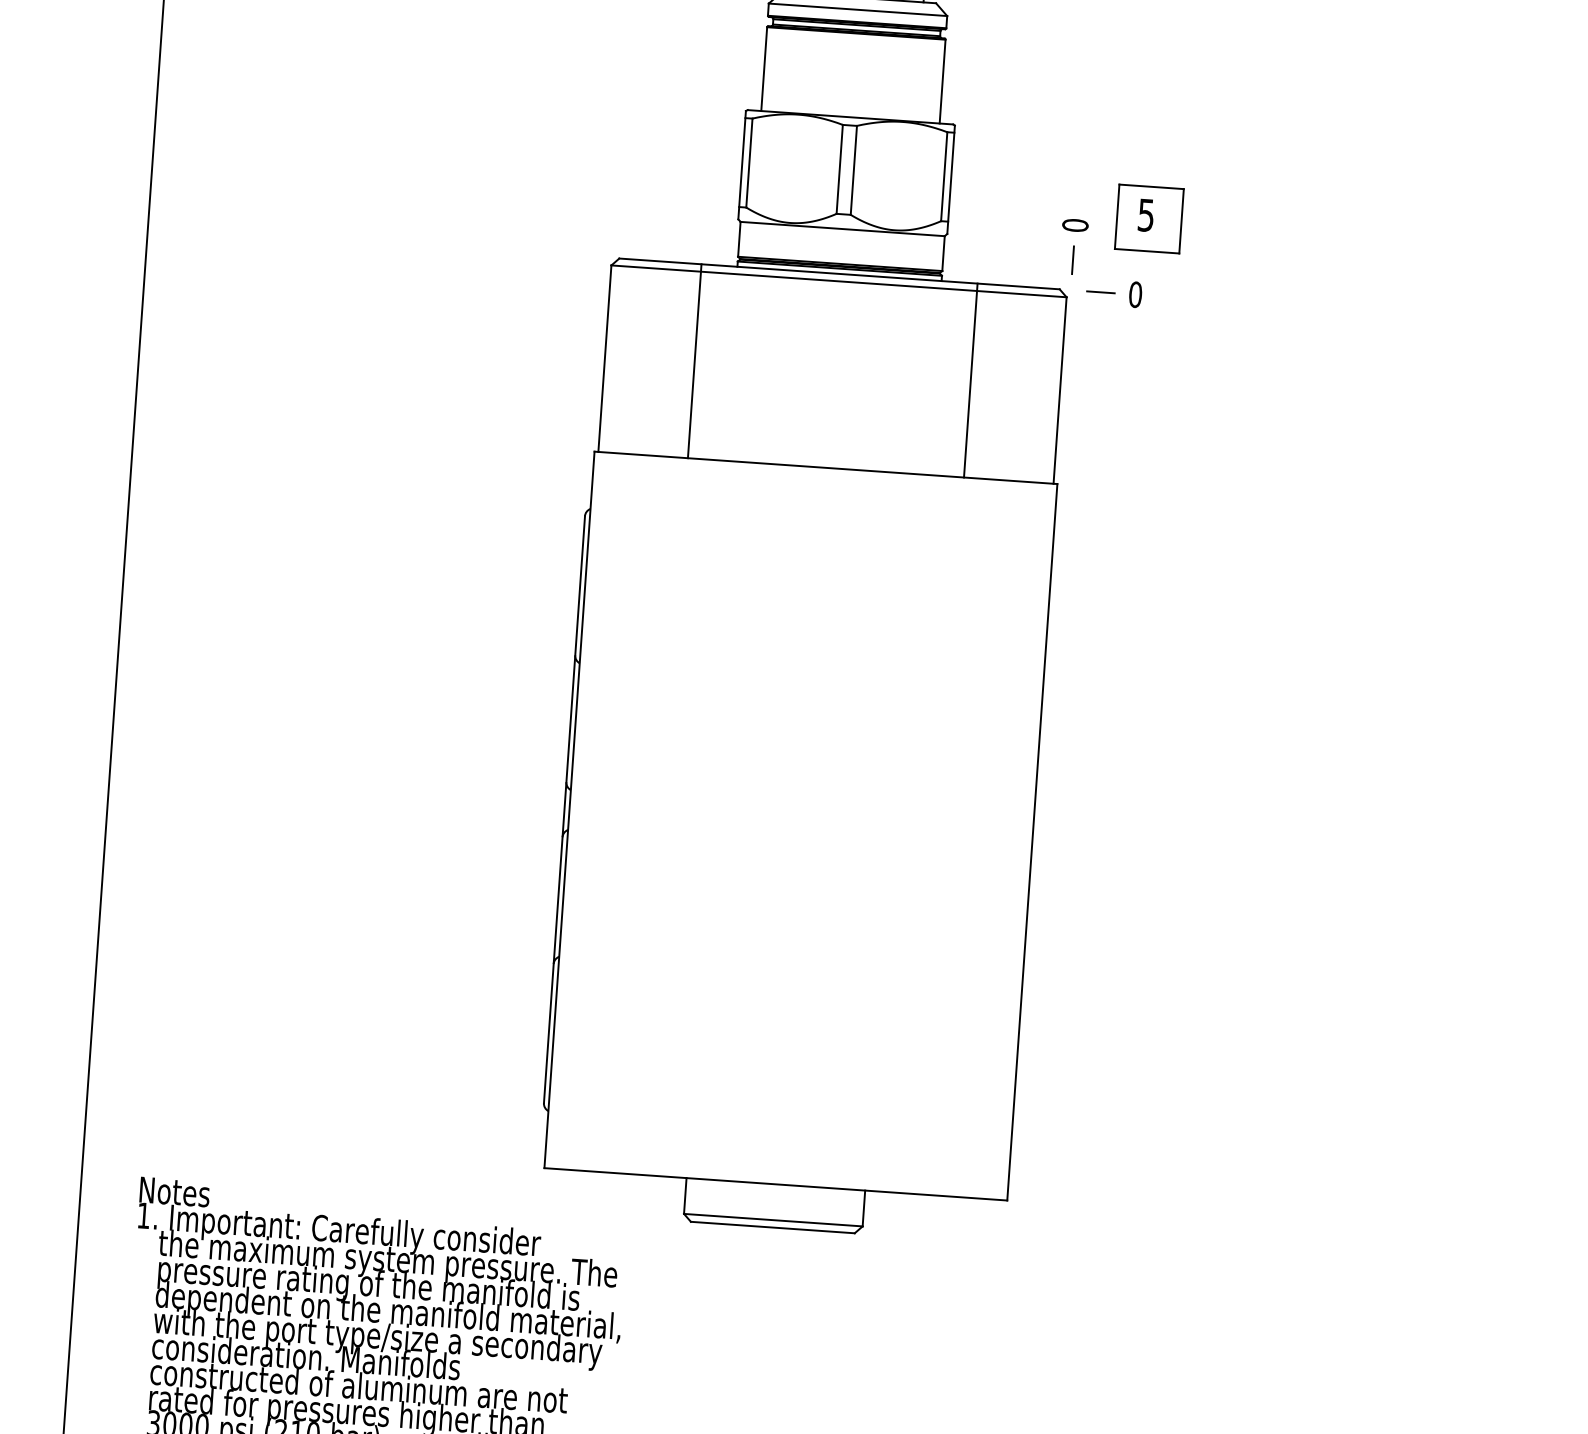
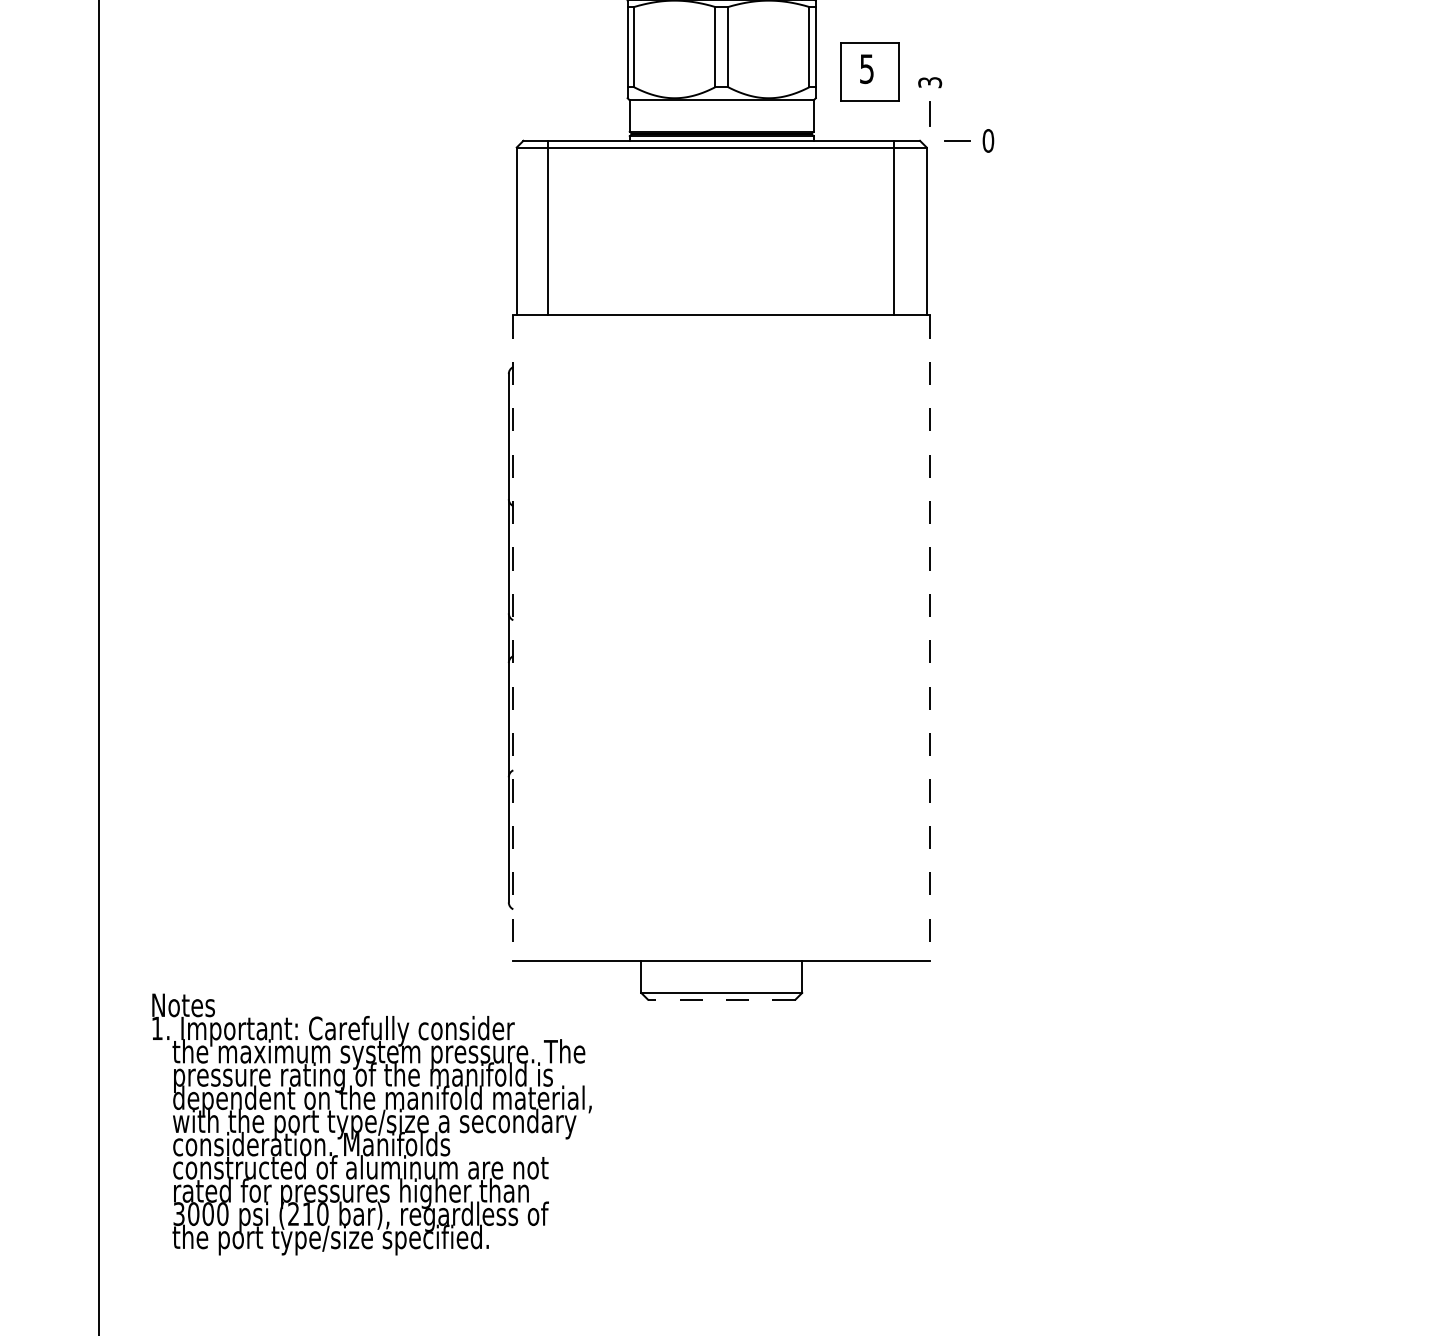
part: (1148, 218) -> (869, 71), moved
text: (1075, 225) -> (930, 82), 0 -> 3
line: (694, 360) -> (548, 227), moved
line: (971, 379) -> (894, 227), moved
line: (569, 810) -> (513, 638), solid -> dashed
line: (1032, 842) -> (930, 638), solid -> dashed
line: (772, 1227) -> (721, 999), solid -> dashed

